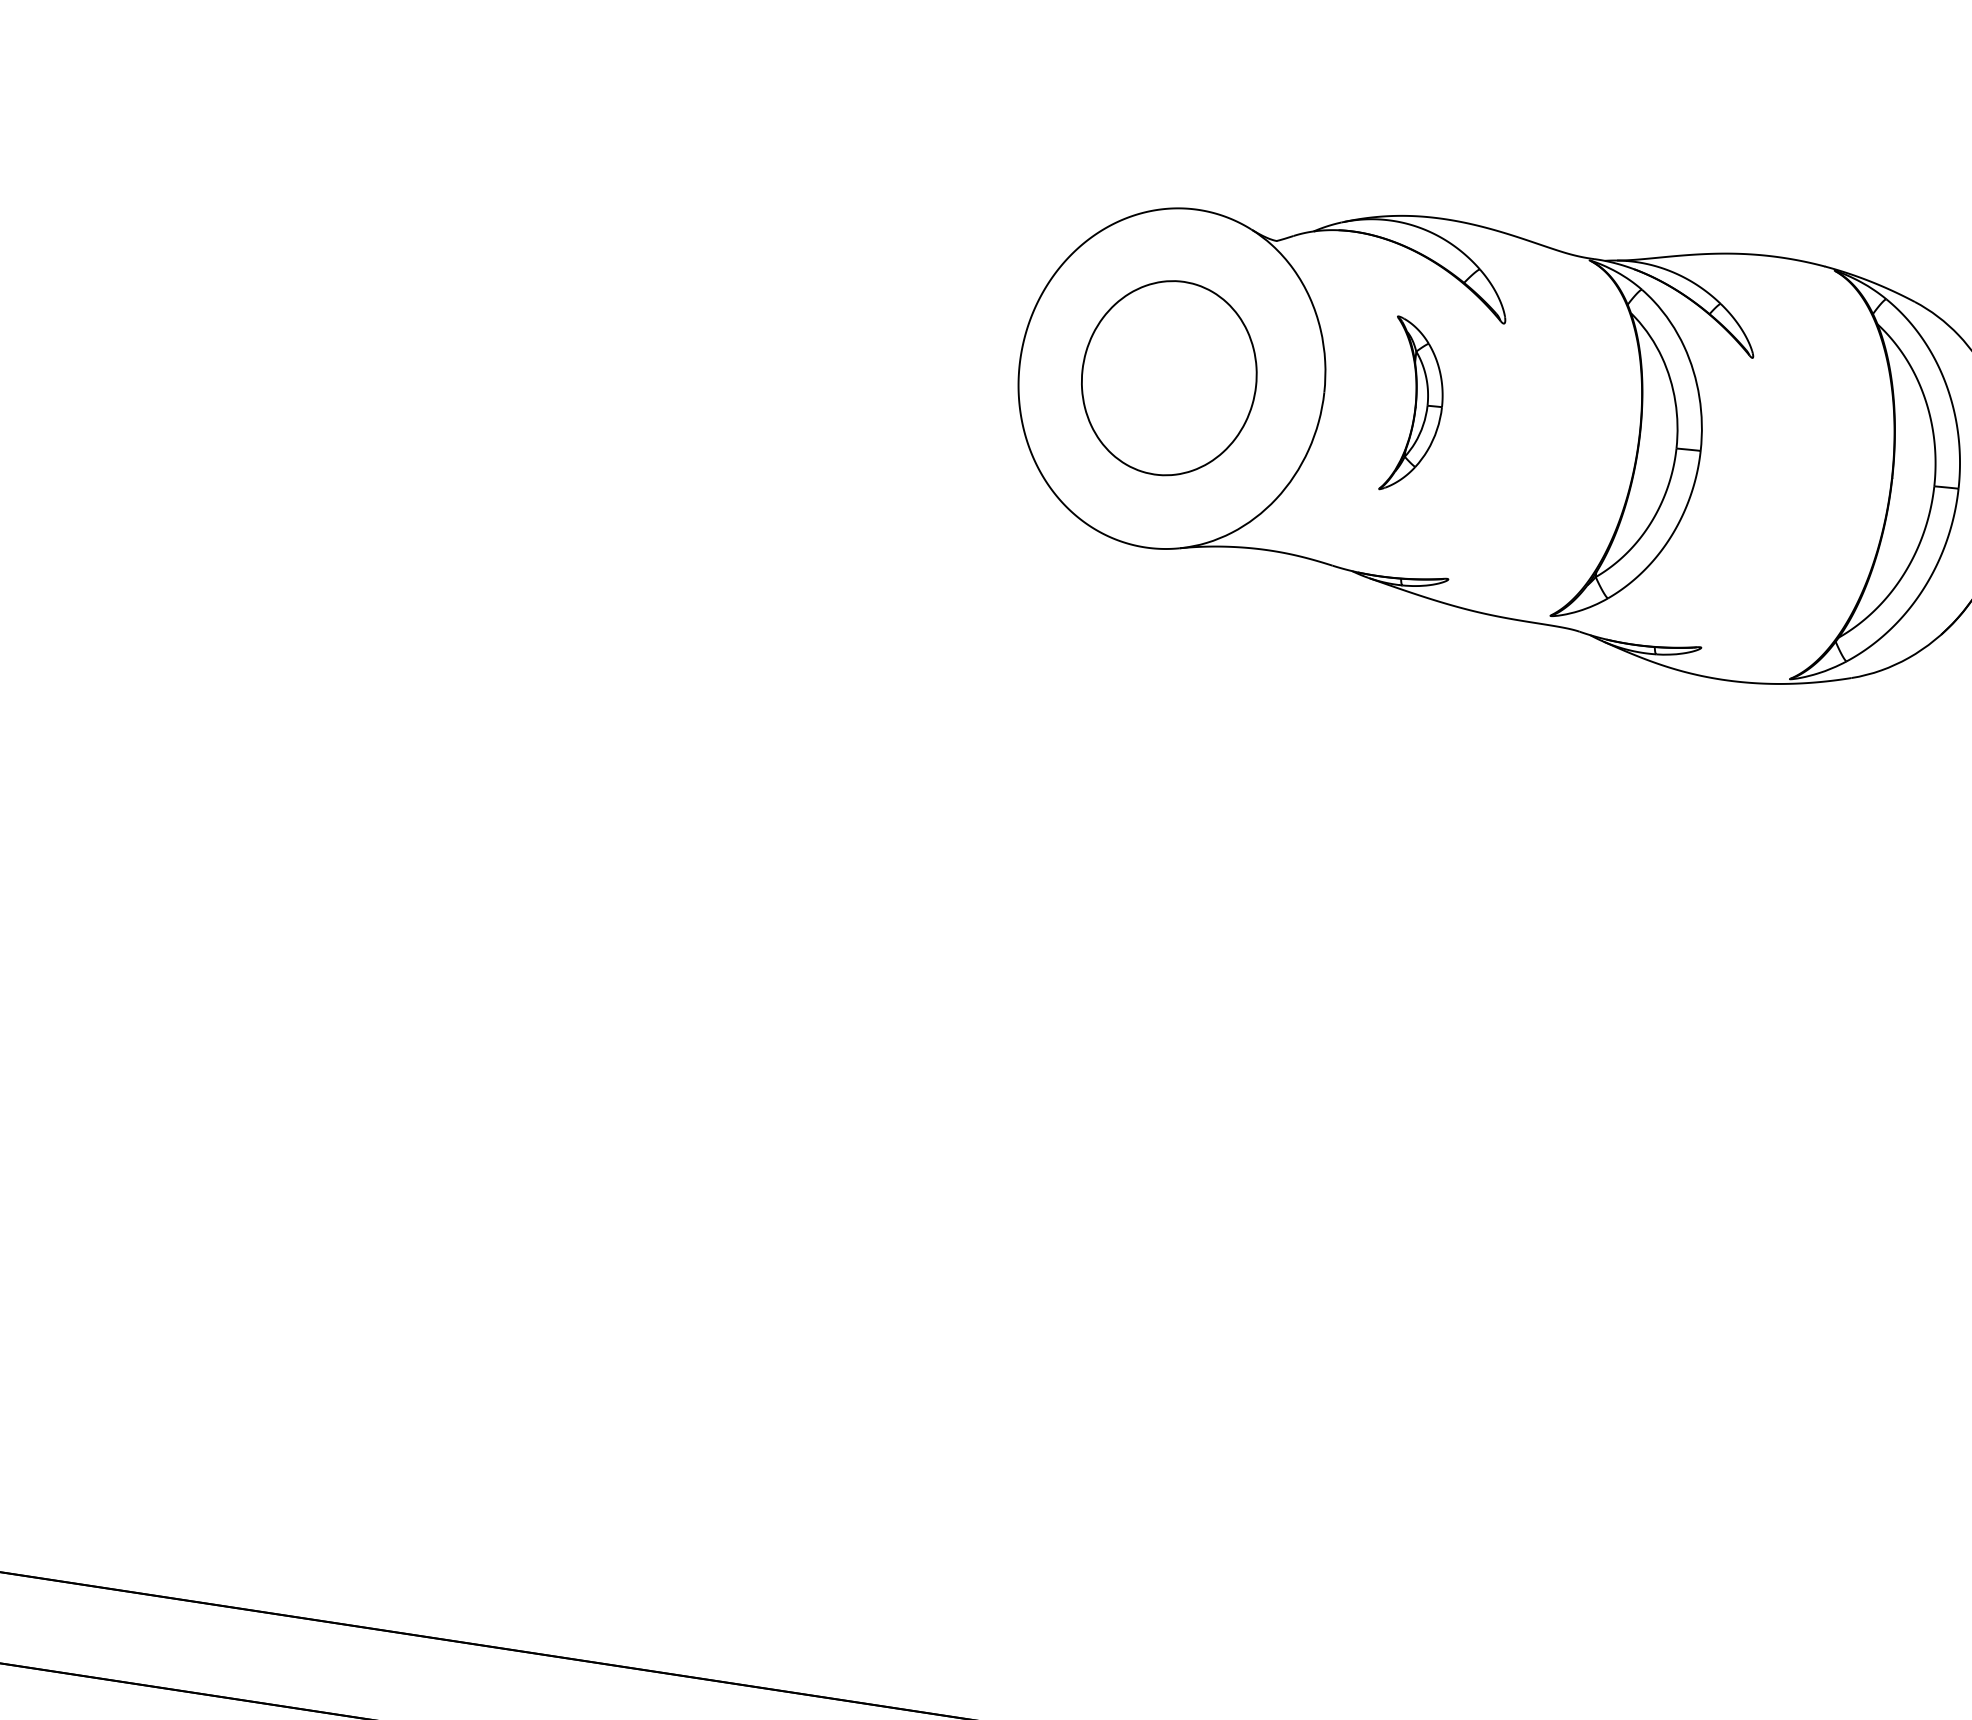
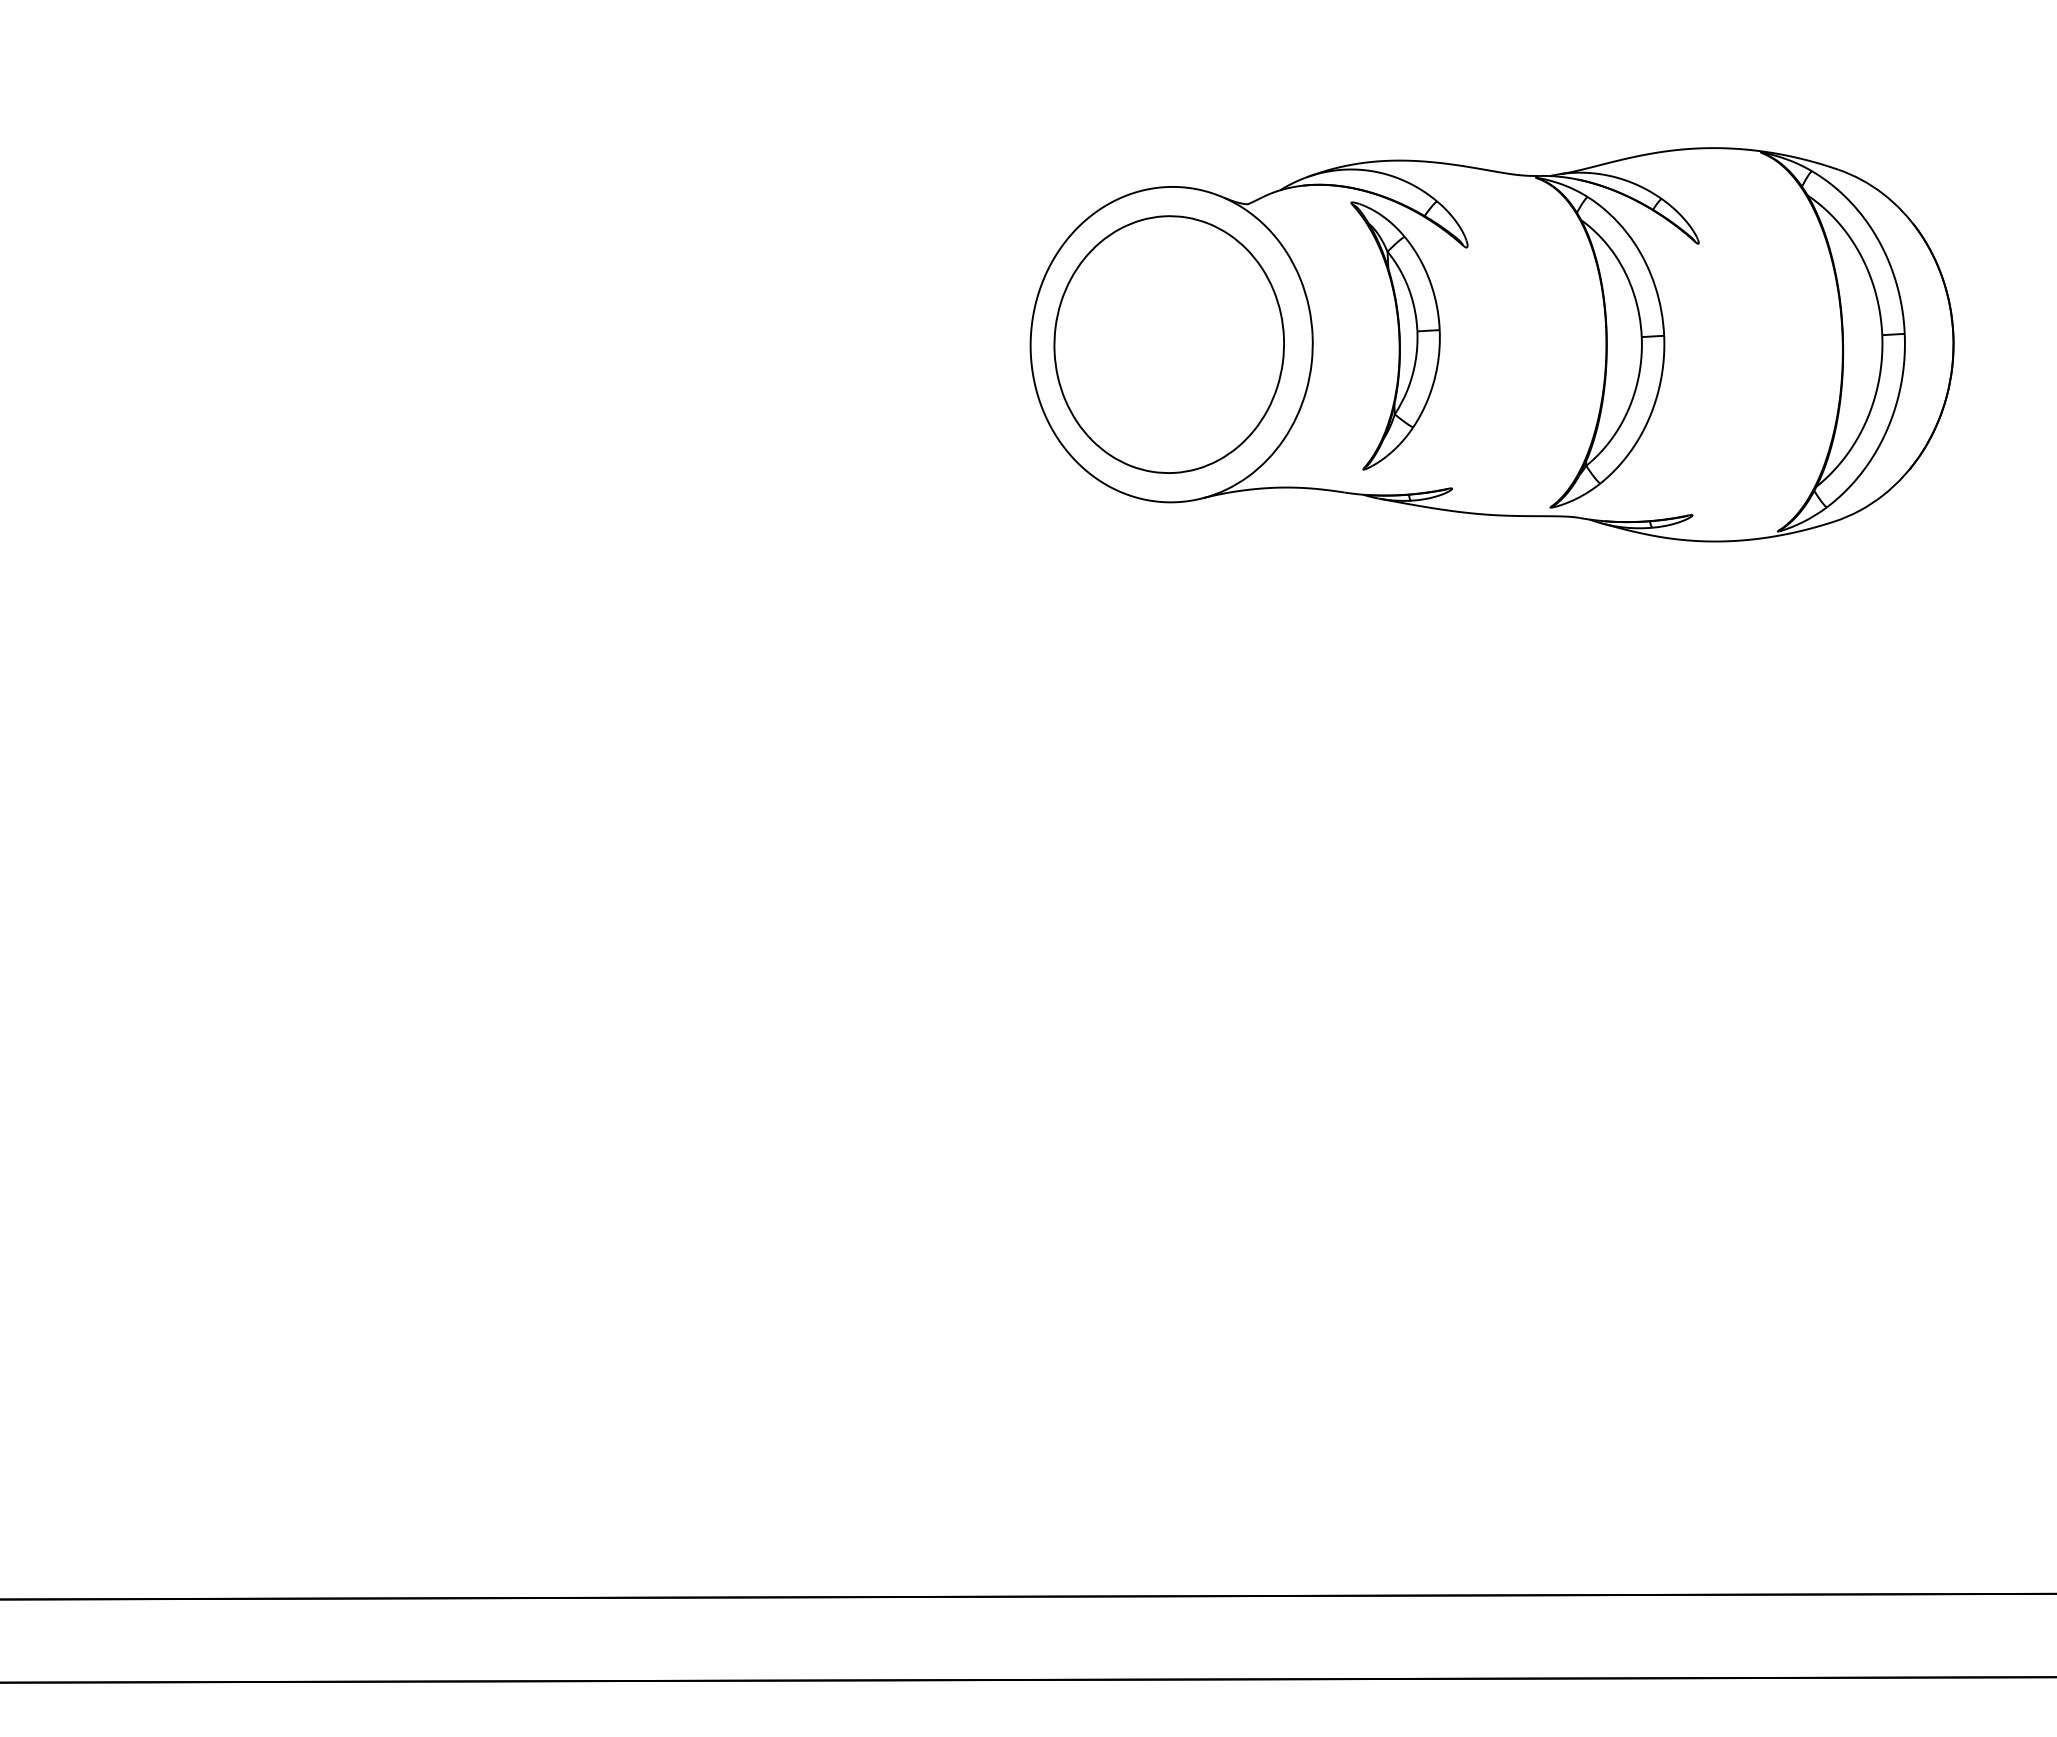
part: (1168, 377) -> (1168, 344), size x1.43
part: (1413, 405) -> (1395, 335), size x1.67

